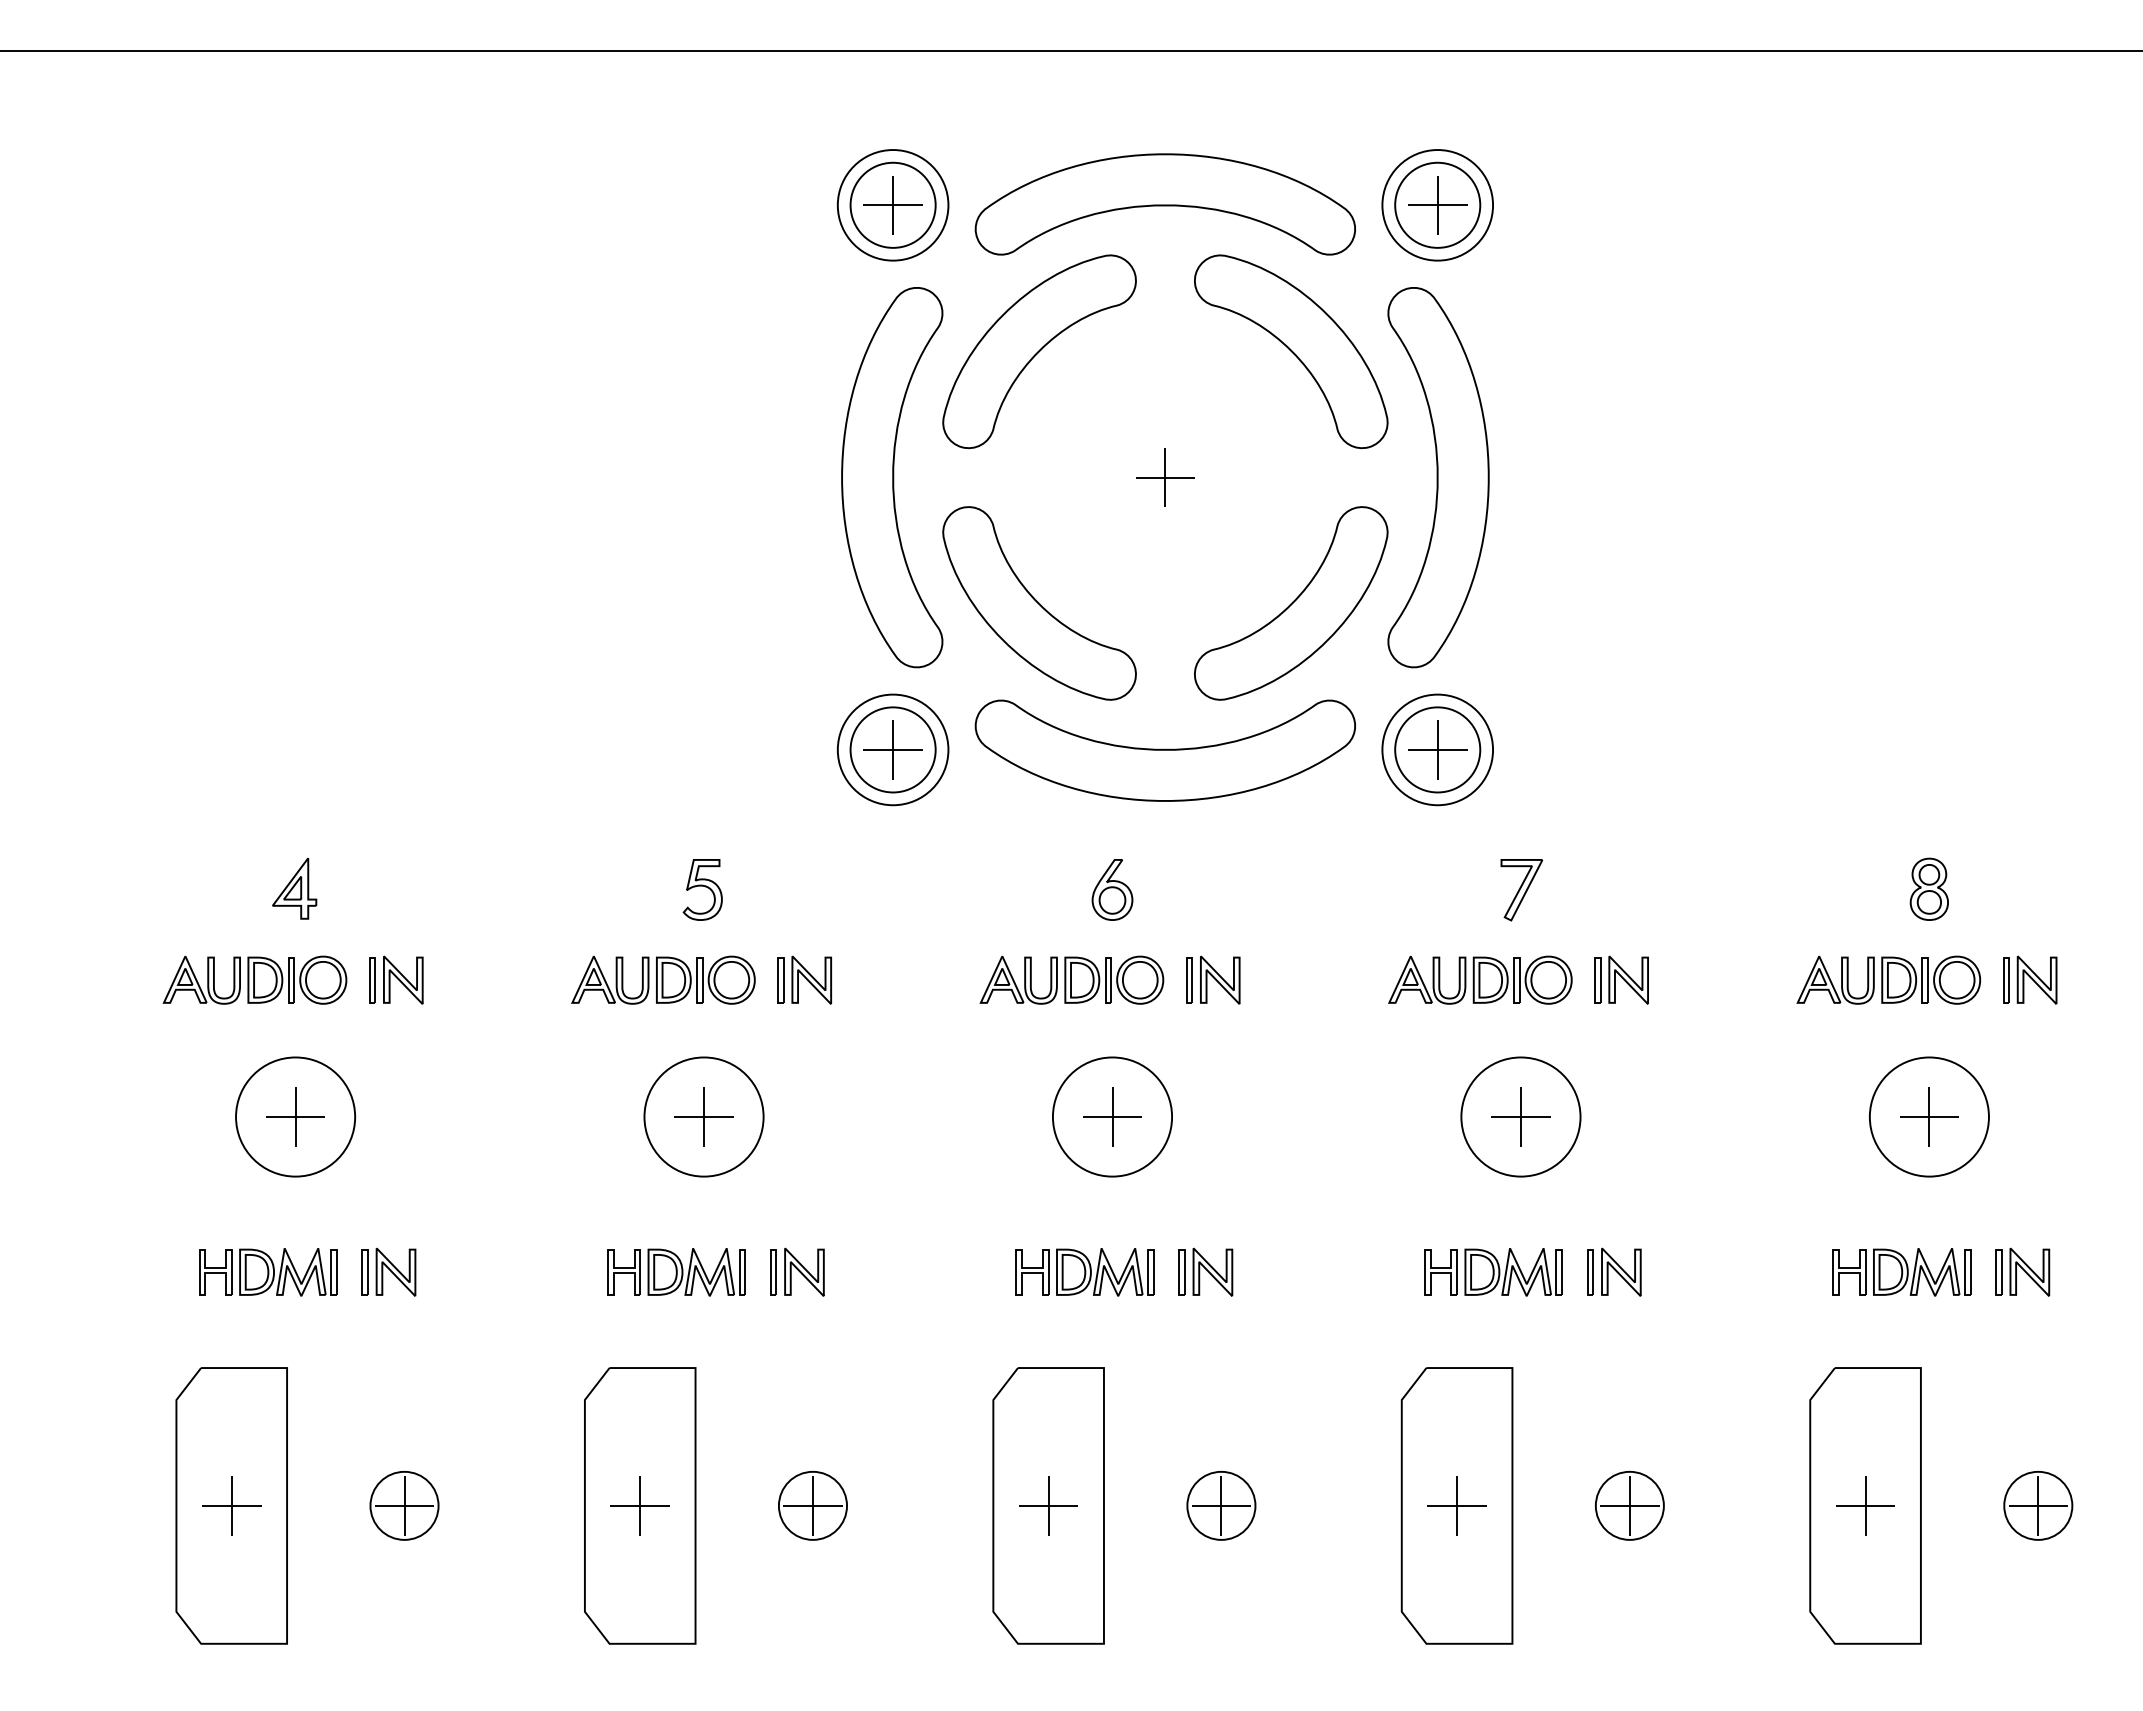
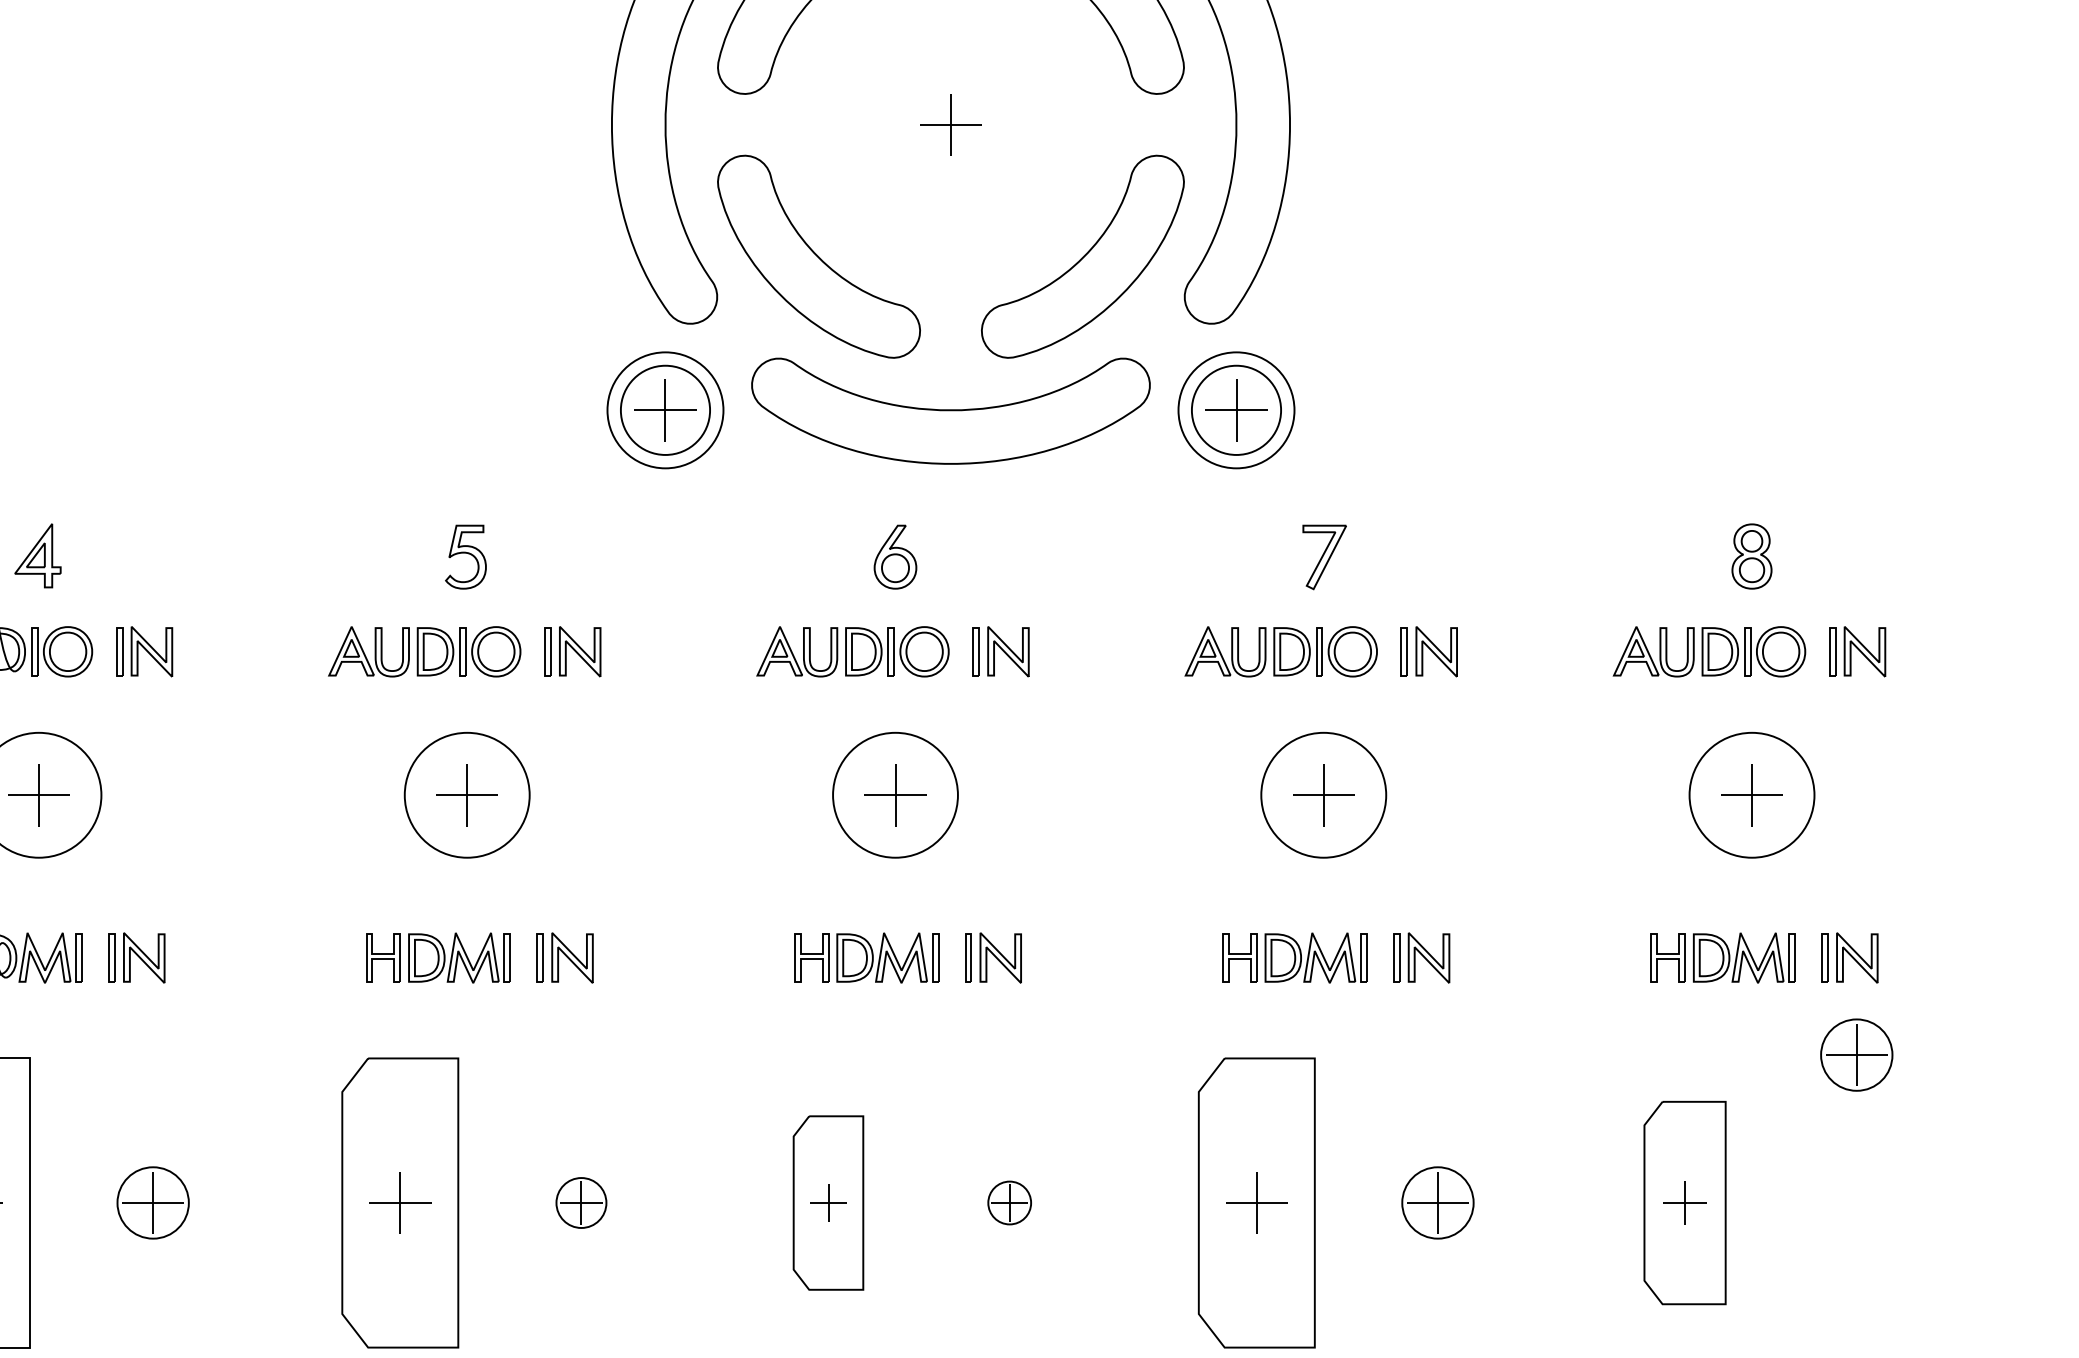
part: (812, 1505) -> (580, 1202), size x0.7
part: (1048, 1505) -> (828, 1202), size x0.6
part: (1221, 1505) -> (1009, 1202), size x0.6
part: (1865, 1505) -> (1685, 1202), size x0.7
part: (2038, 1505) -> (1856, 1054), moved

